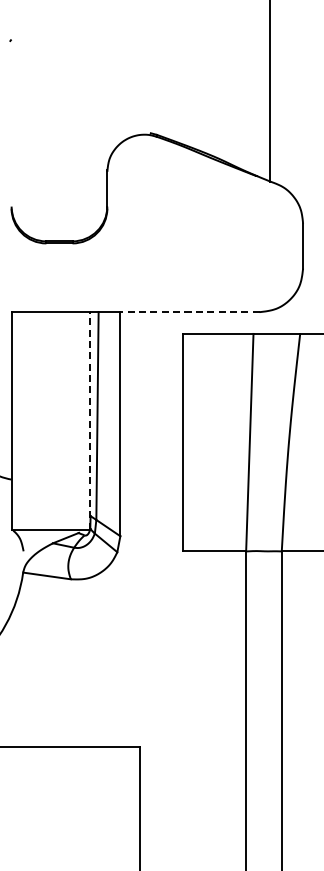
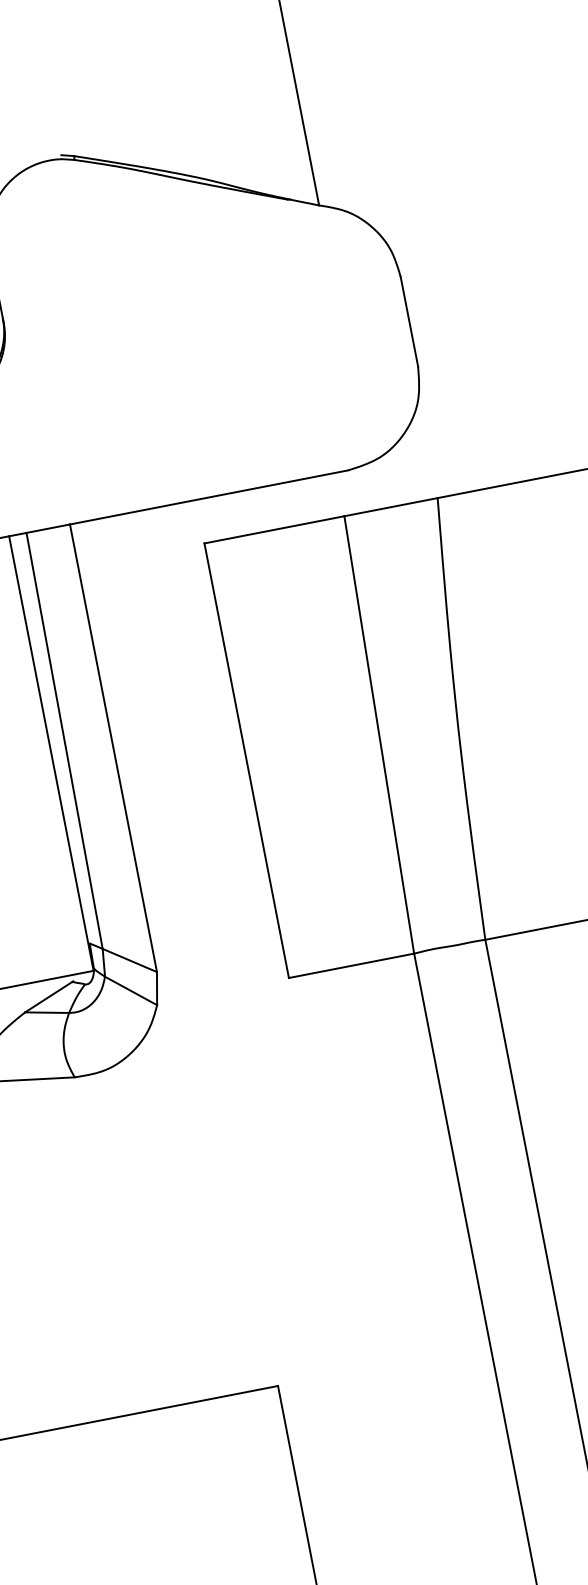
line: (189, 312) -> (208, 498), dashed -> solid
line: (89, 420) -> (50, 752), dashed -> solid

